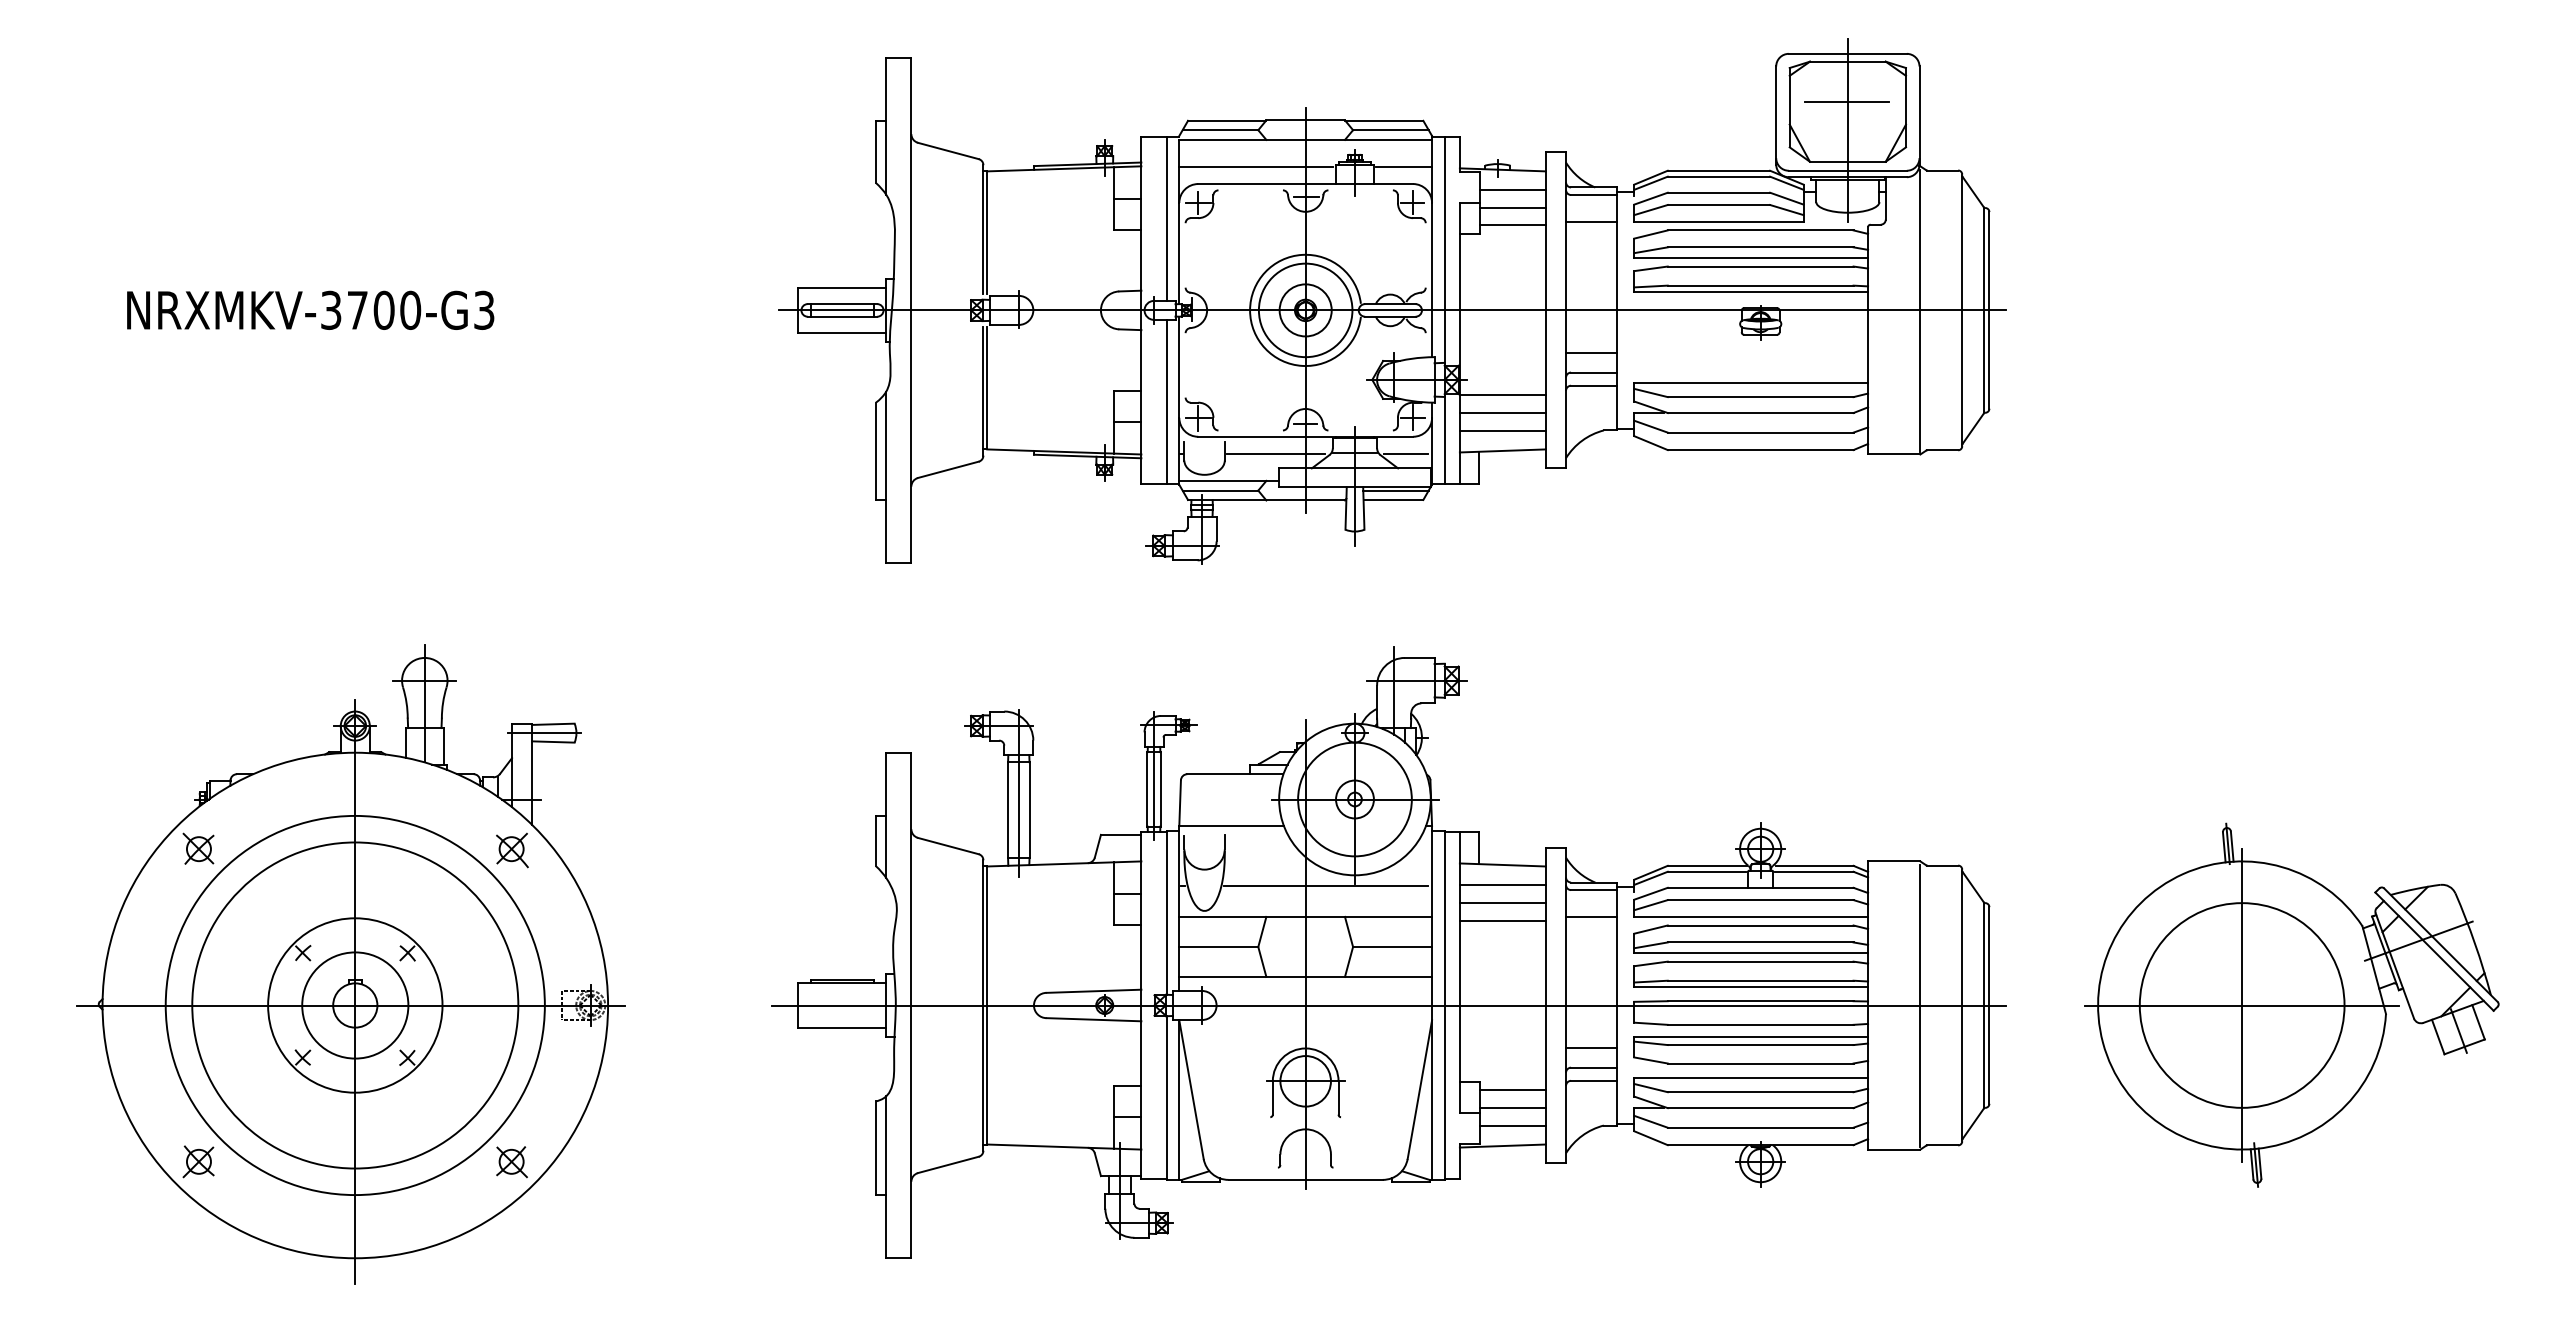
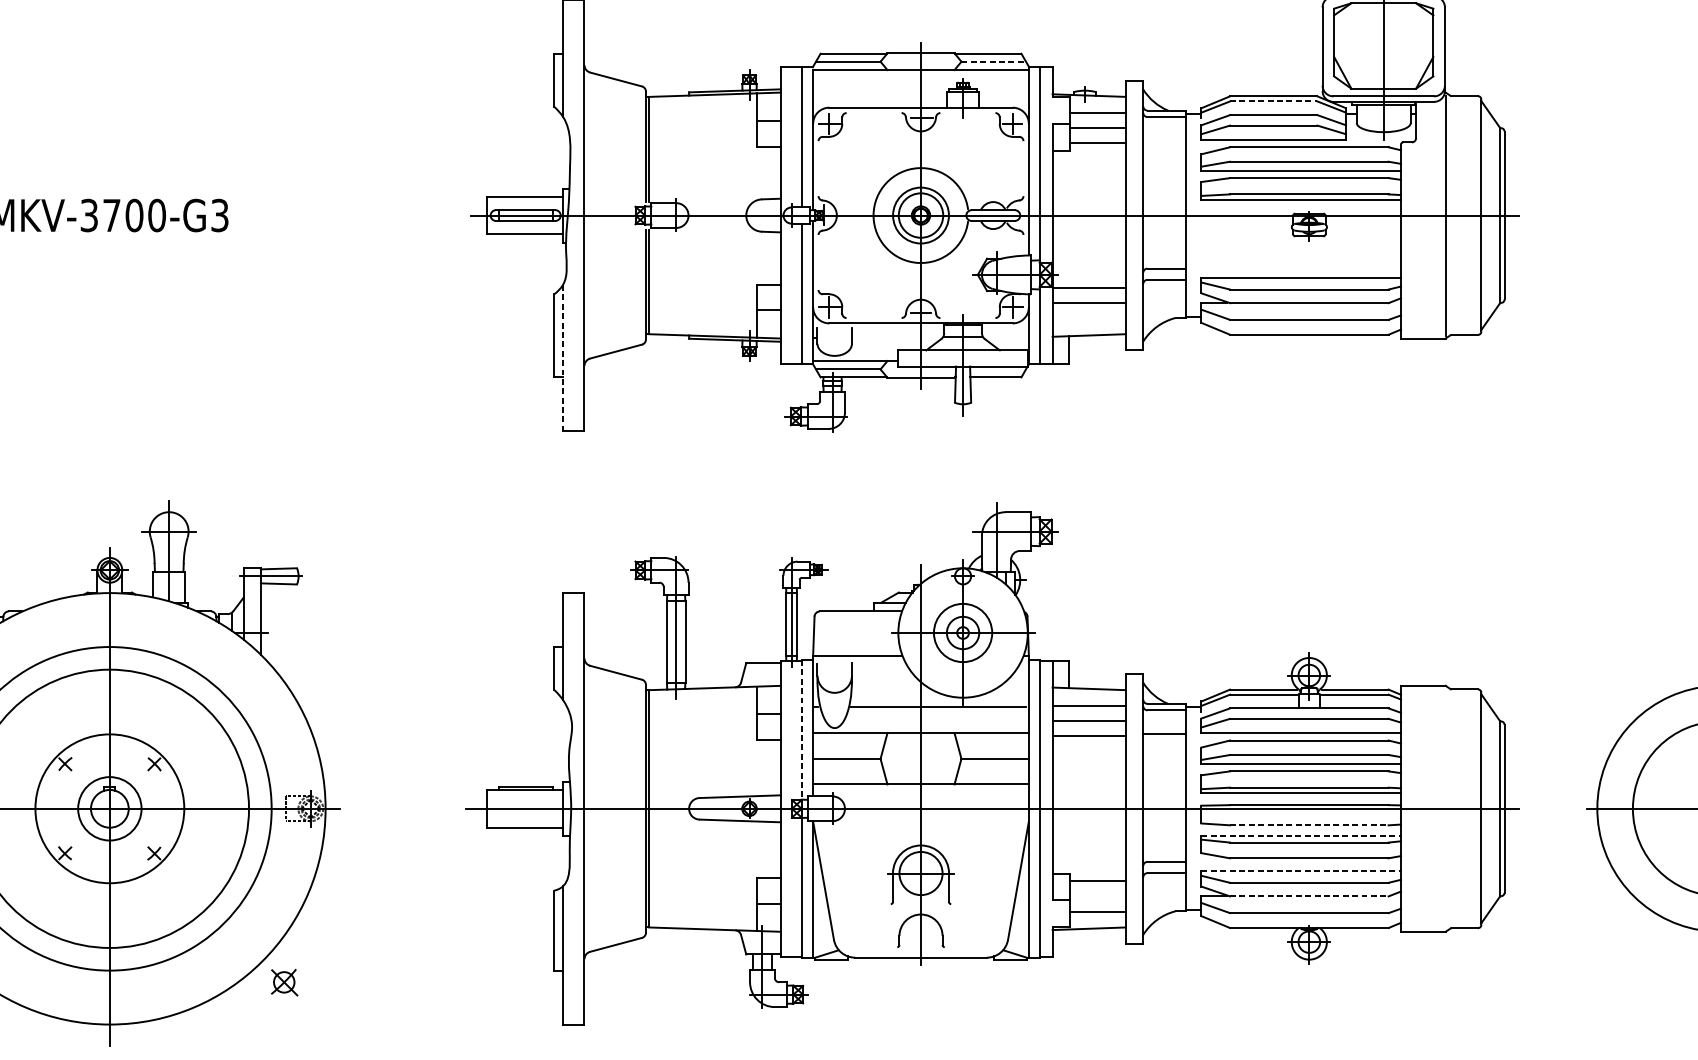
line: (1846, 101) -> (1382, 37), removed
line: (1390, 130) -> (993, 62), solid -> dashed
line: (1255, 166) -> (878, 92), removed
line: (1403, 166) -> (1004, 92), removed
line: (1719, 176) -> (1274, 101), solid -> dashed
line: (1591, 222) -> (1164, 140), removed
circle: (1305, 310) -> (920, 215), size x0.7
line: (1591, 353) -> (1164, 252), removed
line: (1502, 430) -> (1088, 318), removed
line: (1275, 454) -> (895, 338), removed
line: (1405, 454) -> (1006, 338), removed
line: (886, 477) -> (563, 358), solid -> dashed
line: (1395, 490) -> (997, 369), removed
circle: (1354, 799) -> (962, 633), size x0.6
part: (512, 850) -> (244, 676), removed
line: (1166, 912) -> (802, 729), solid -> dashed
circle: (355, 1005) -> (110, 808), size x0.7
line: (1920, 1006) -> (1445, 809), removed
line: (1760, 1024) -> (1309, 825), solid -> dashed
line: (1751, 1037) -> (1301, 836), solid -> dashed
line: (1591, 1048) -> (1164, 845), removed
line: (1751, 1078) -> (1301, 871), solid -> dashed
line: (1512, 1107) -> (1097, 895), removed
line: (1760, 1108) -> (1309, 896), solid -> dashed
part: (511, 1162) -> (284, 982), moved

